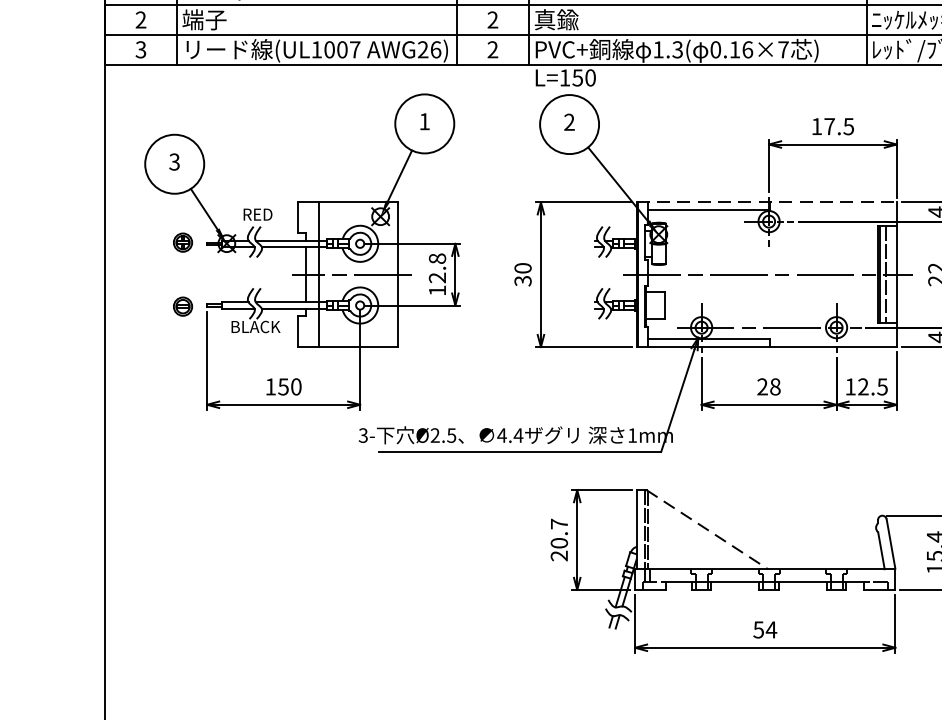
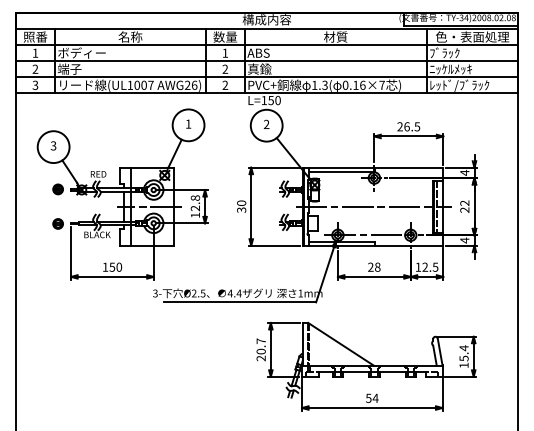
text: (823, 126) -> (403, 126), 17.5 -> 26.5
line: (767, 202) -> (373, 167), dashed -> solid
line: (708, 530) -> (341, 344), dashed -> solid

